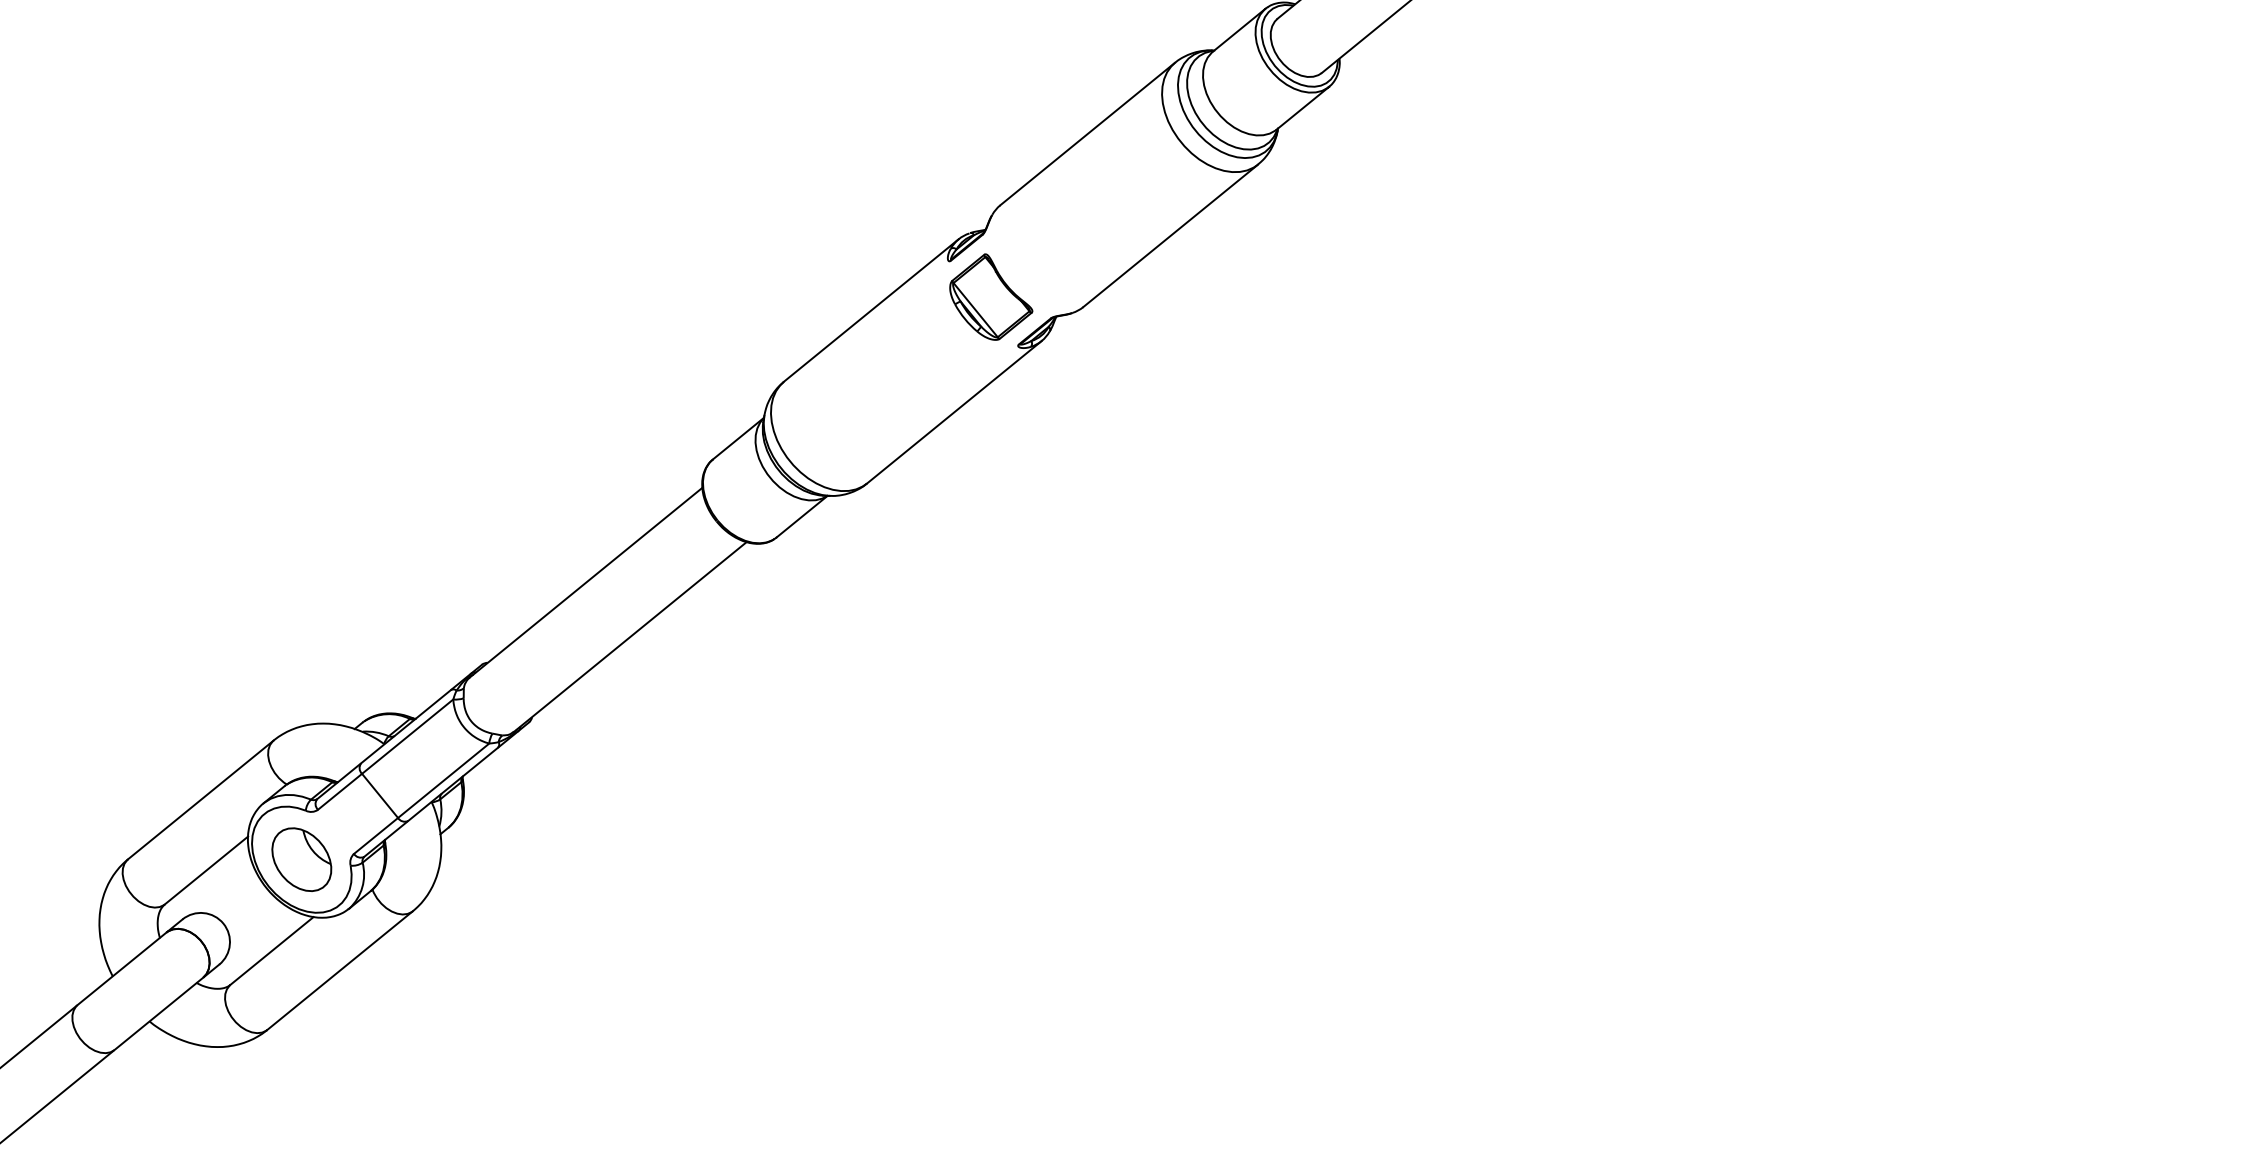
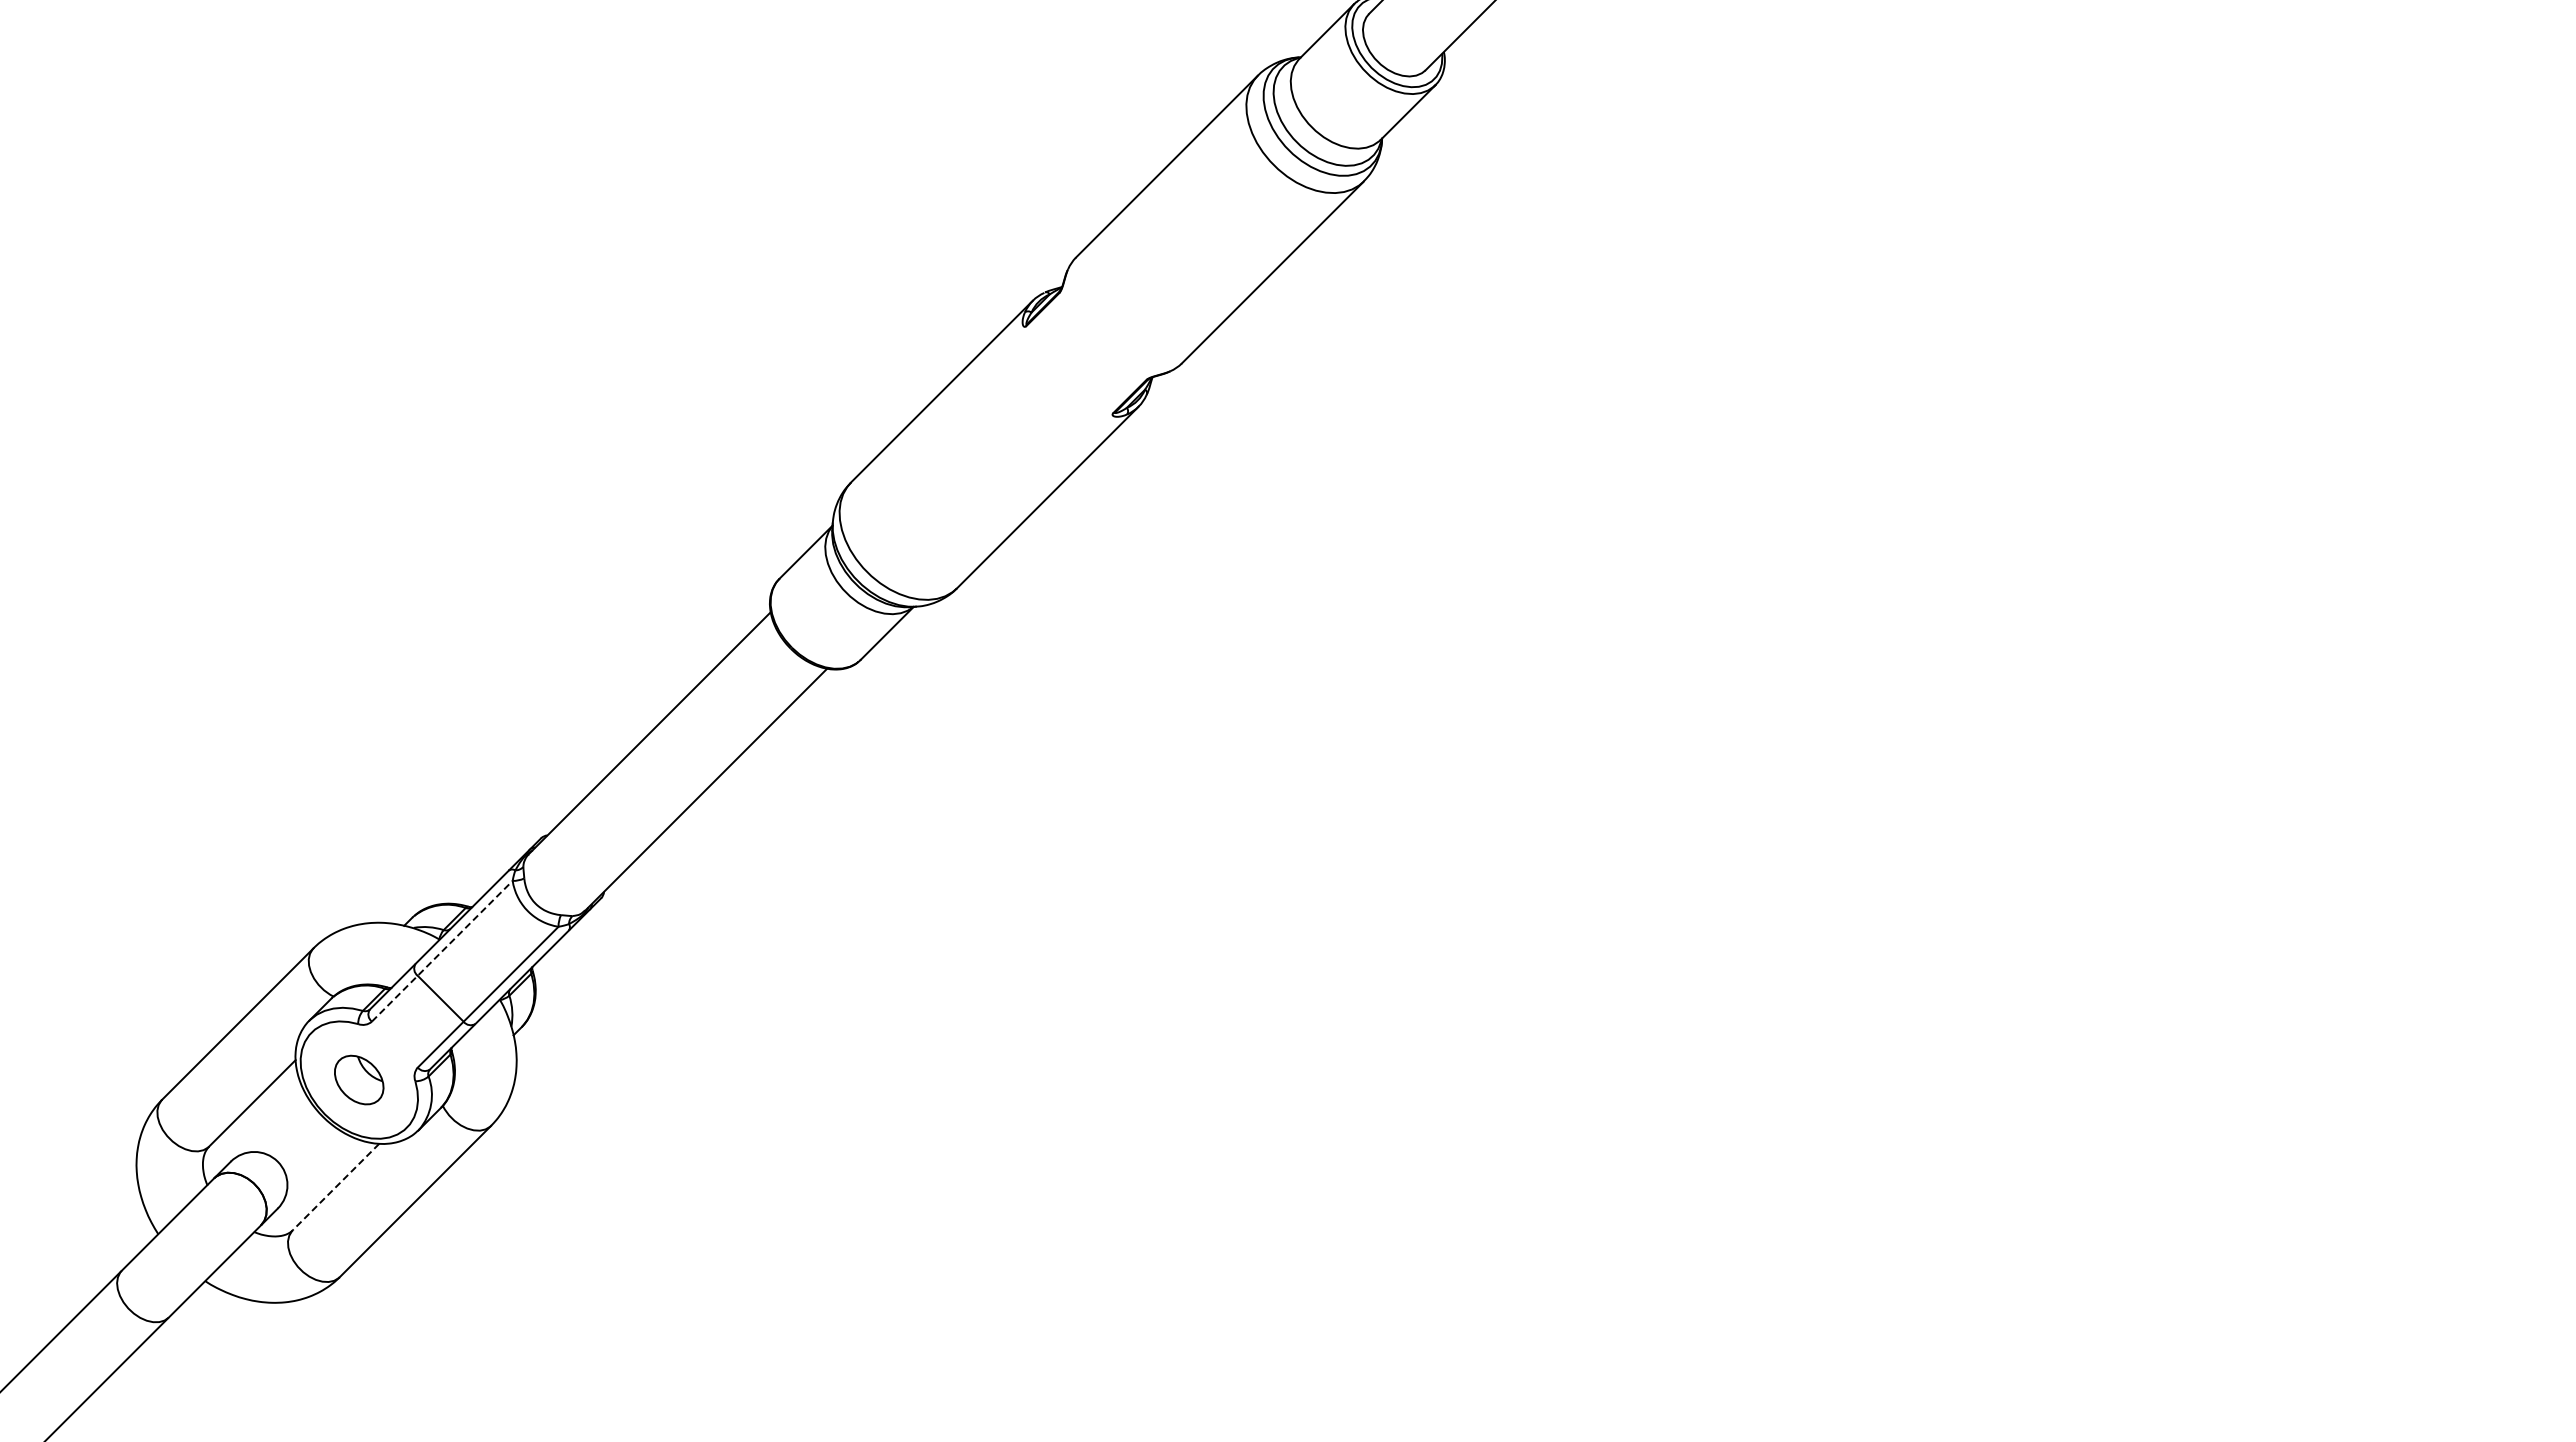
part: (991, 297) -> (1076, 362), removed
line: (385, 753) -> (442, 950), solid -> dashed
part: (301, 859) -> (358, 1079), size x0.7
line: (271, 951) -> (335, 1187), solid -> dashed

